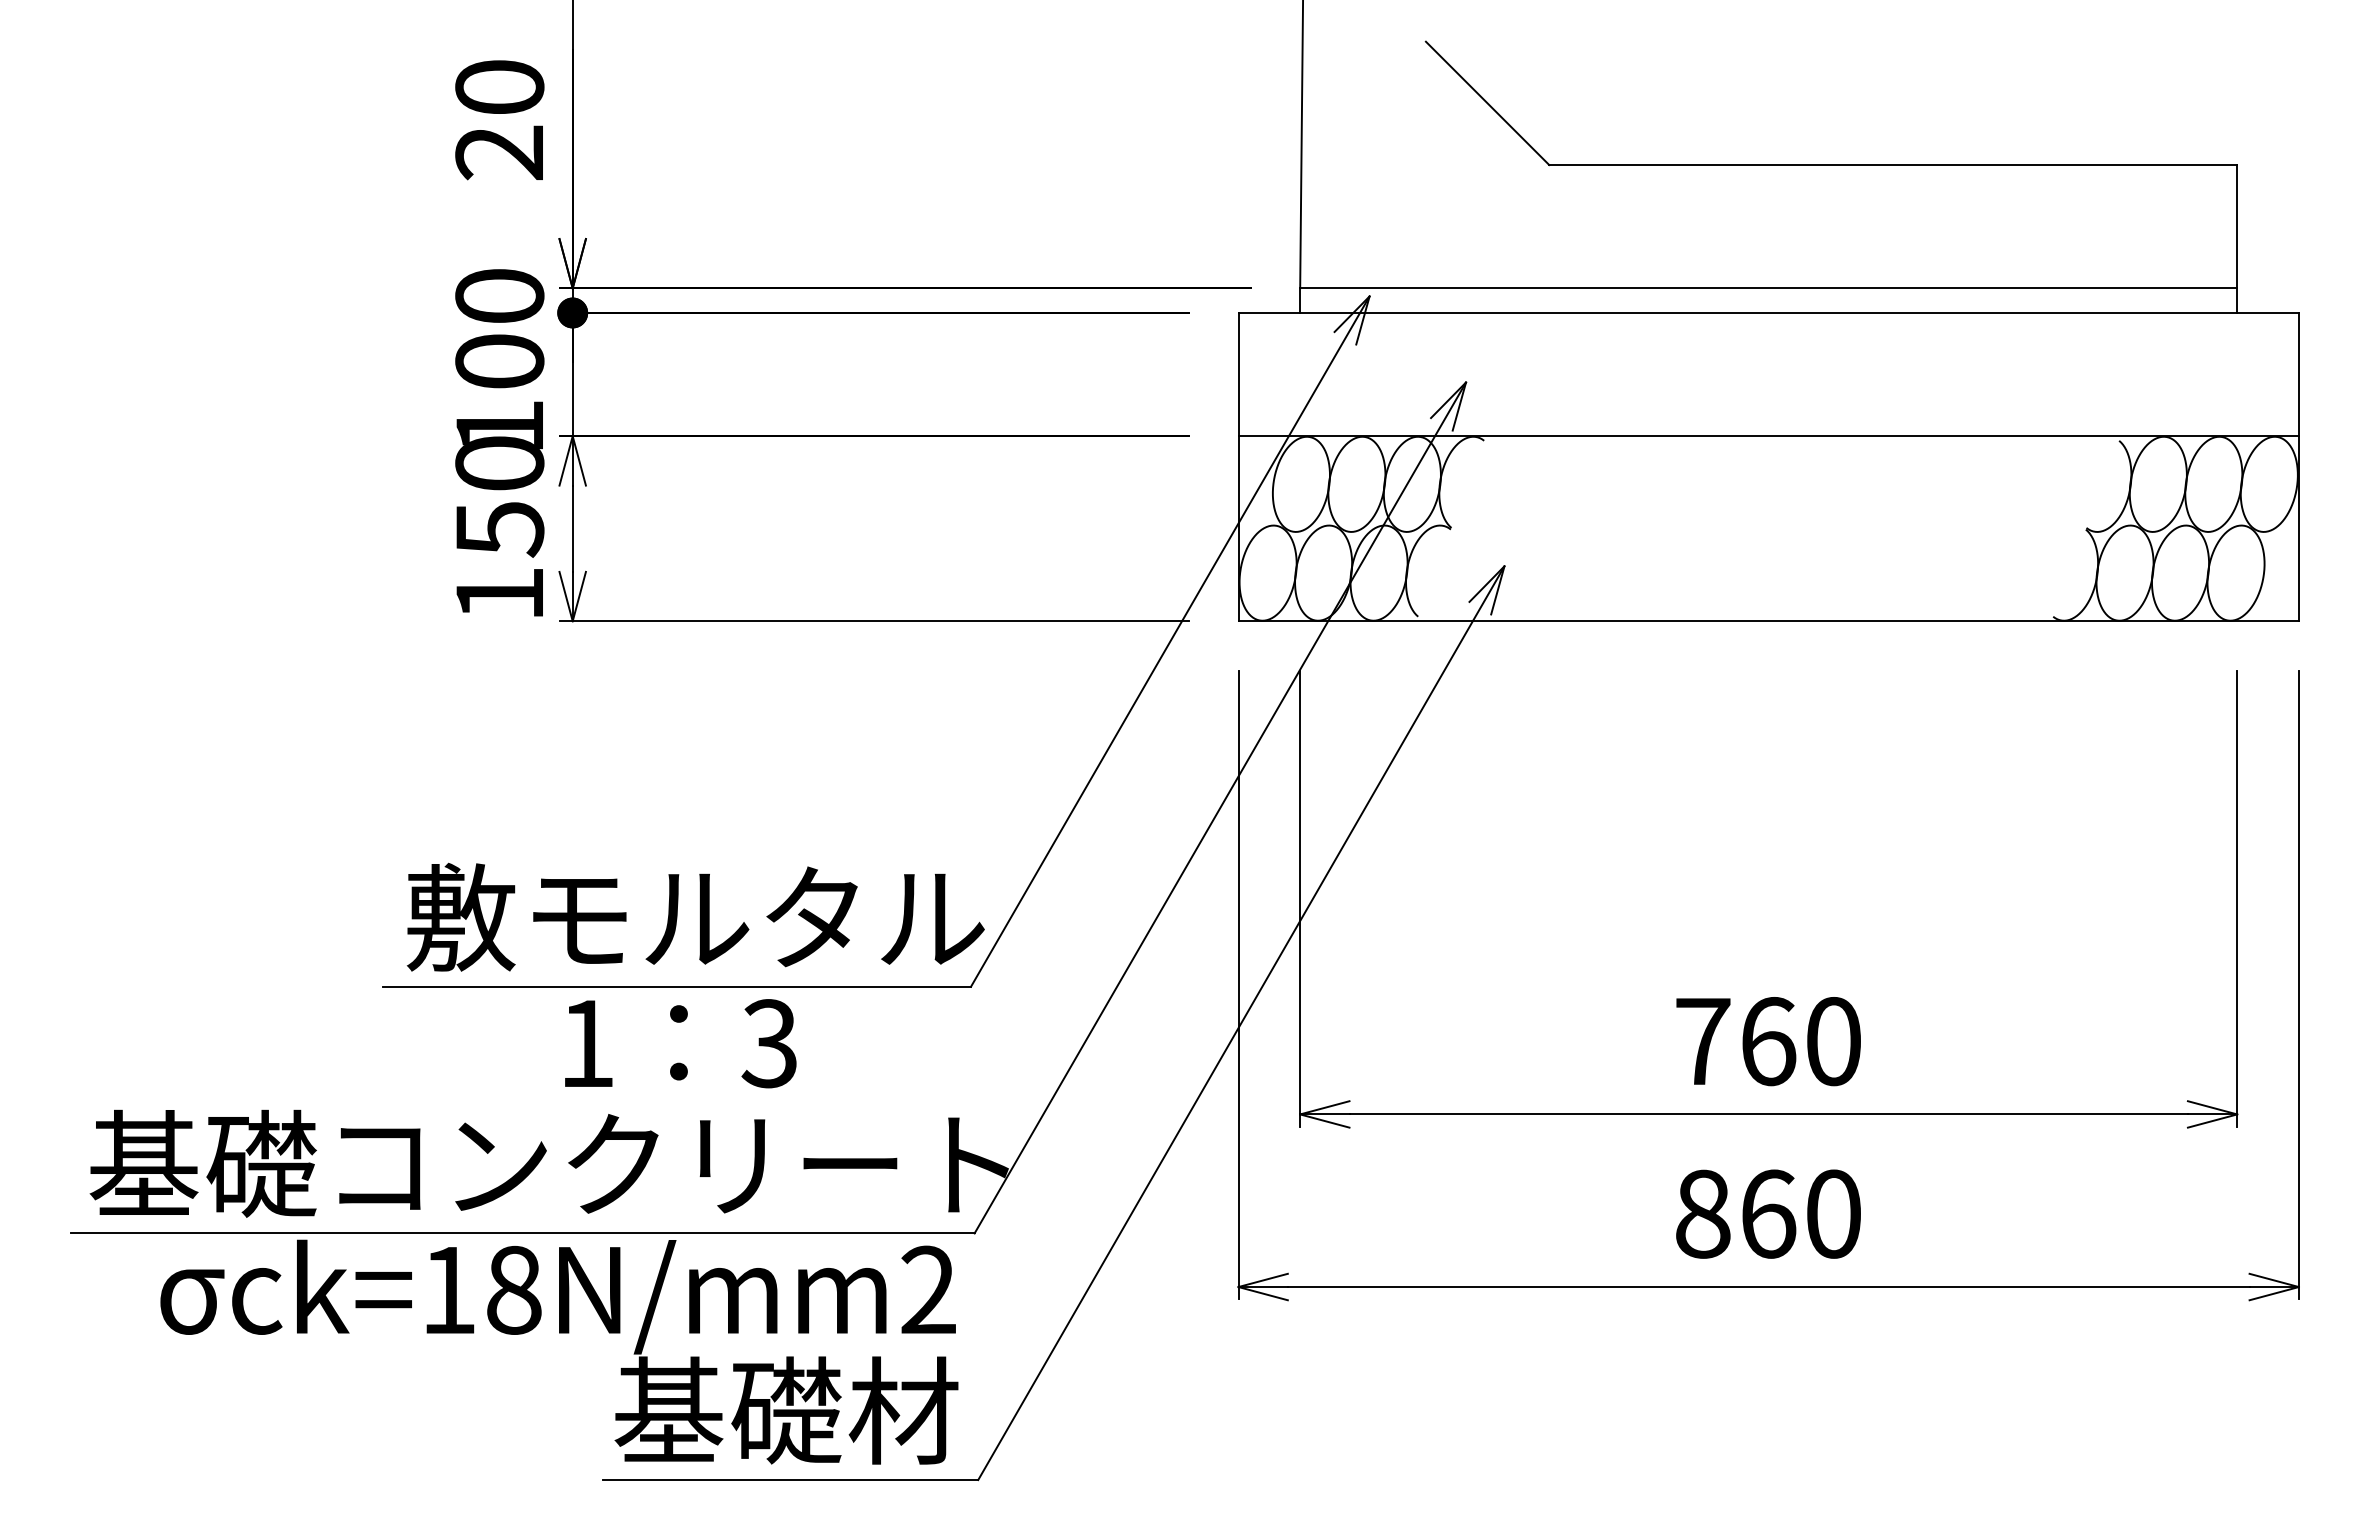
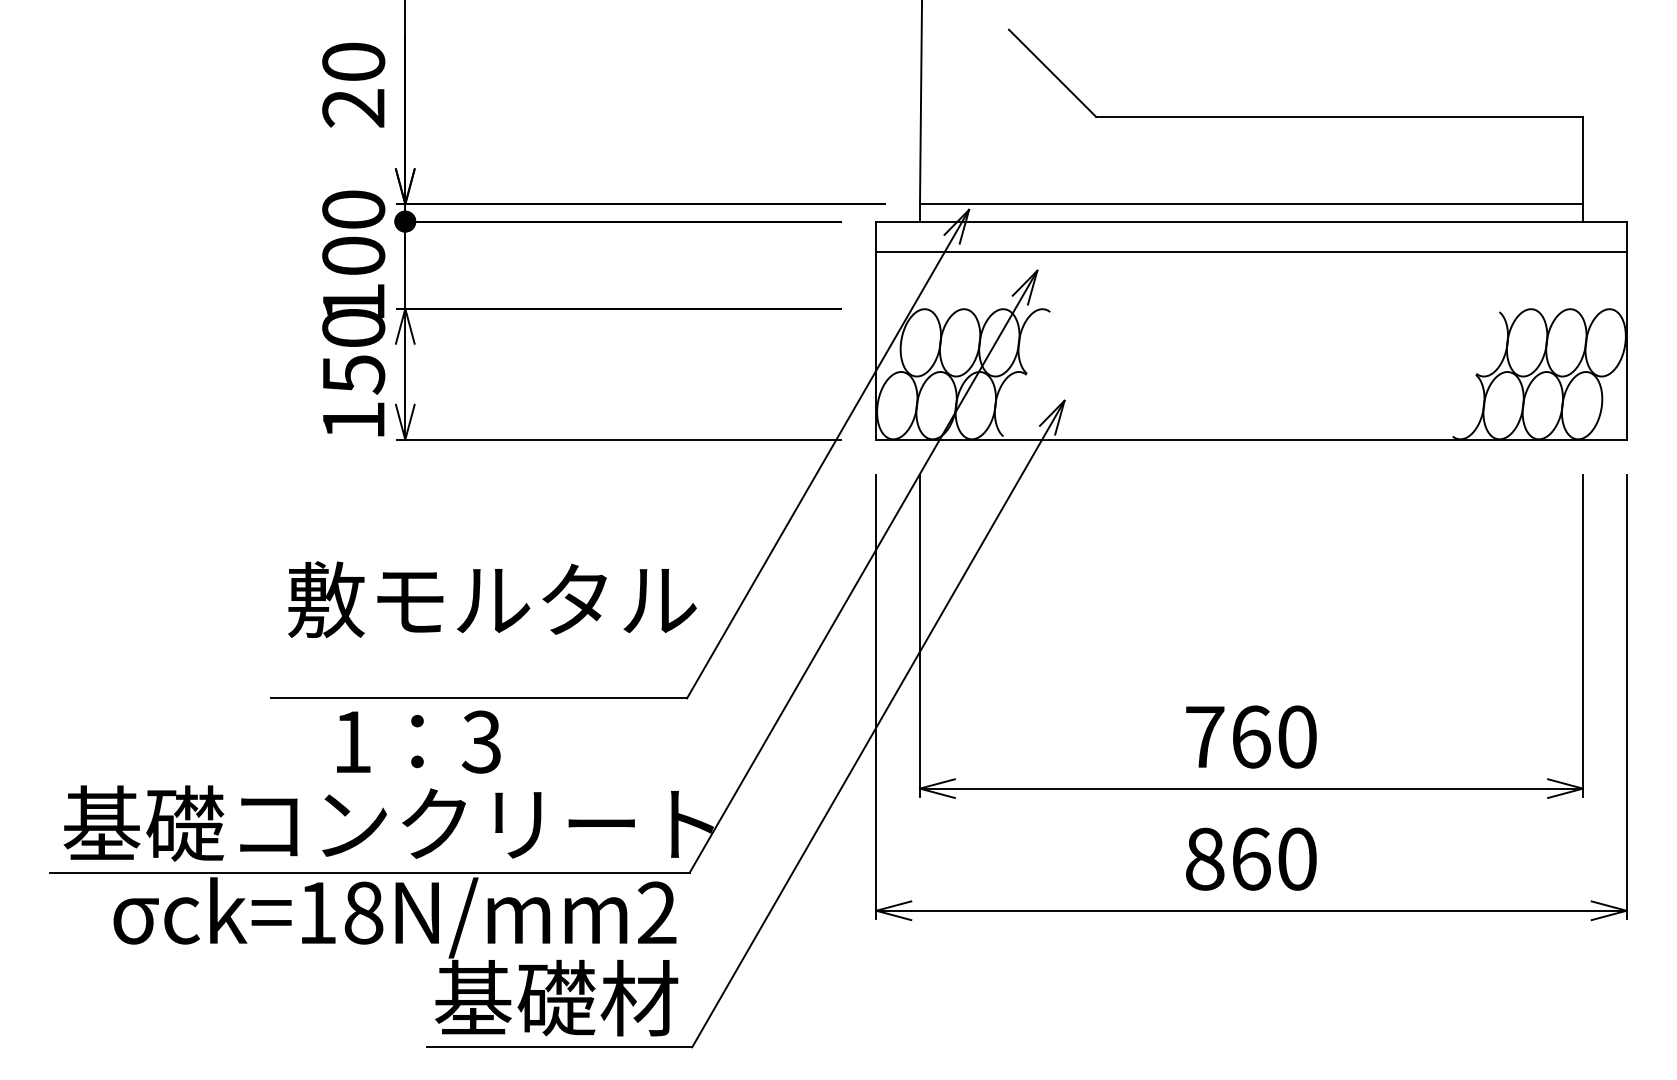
line: (1768, 436) -> (1251, 252), moved
text: (695, 916) -> (492, 599), moved
text: (680, 1043) -> (418, 741), moved

